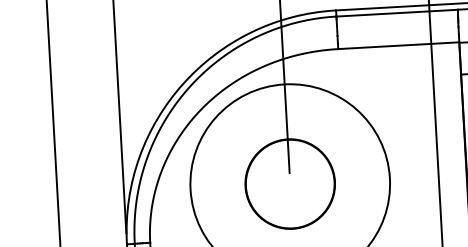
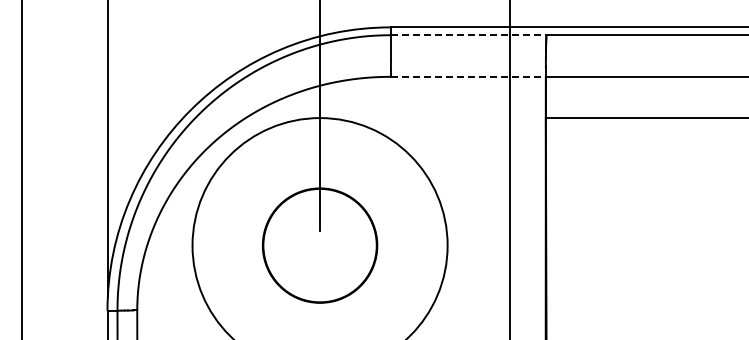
line: (397, 13) -> (468, 35), solid -> dashed
line: (398, 45) -> (468, 76), solid -> dashed

